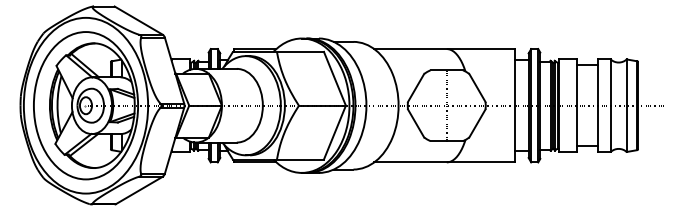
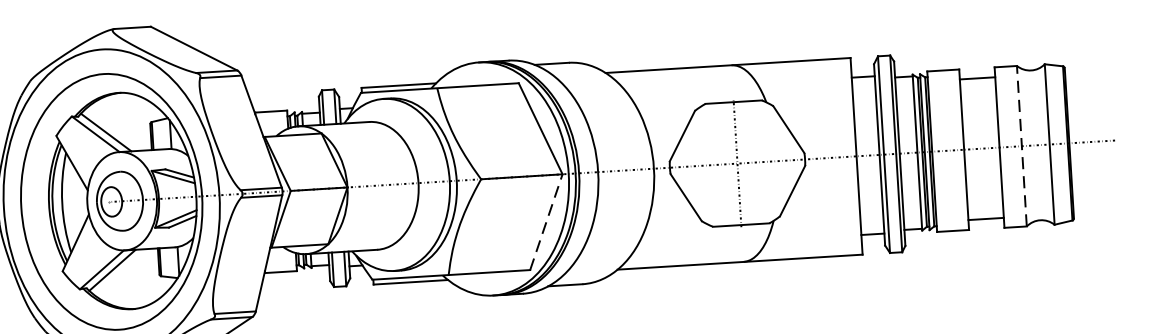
line: (610, 105) -> (1021, 145), solid -> dashed
line: (335, 132) -> (547, 221), solid -> dashed

